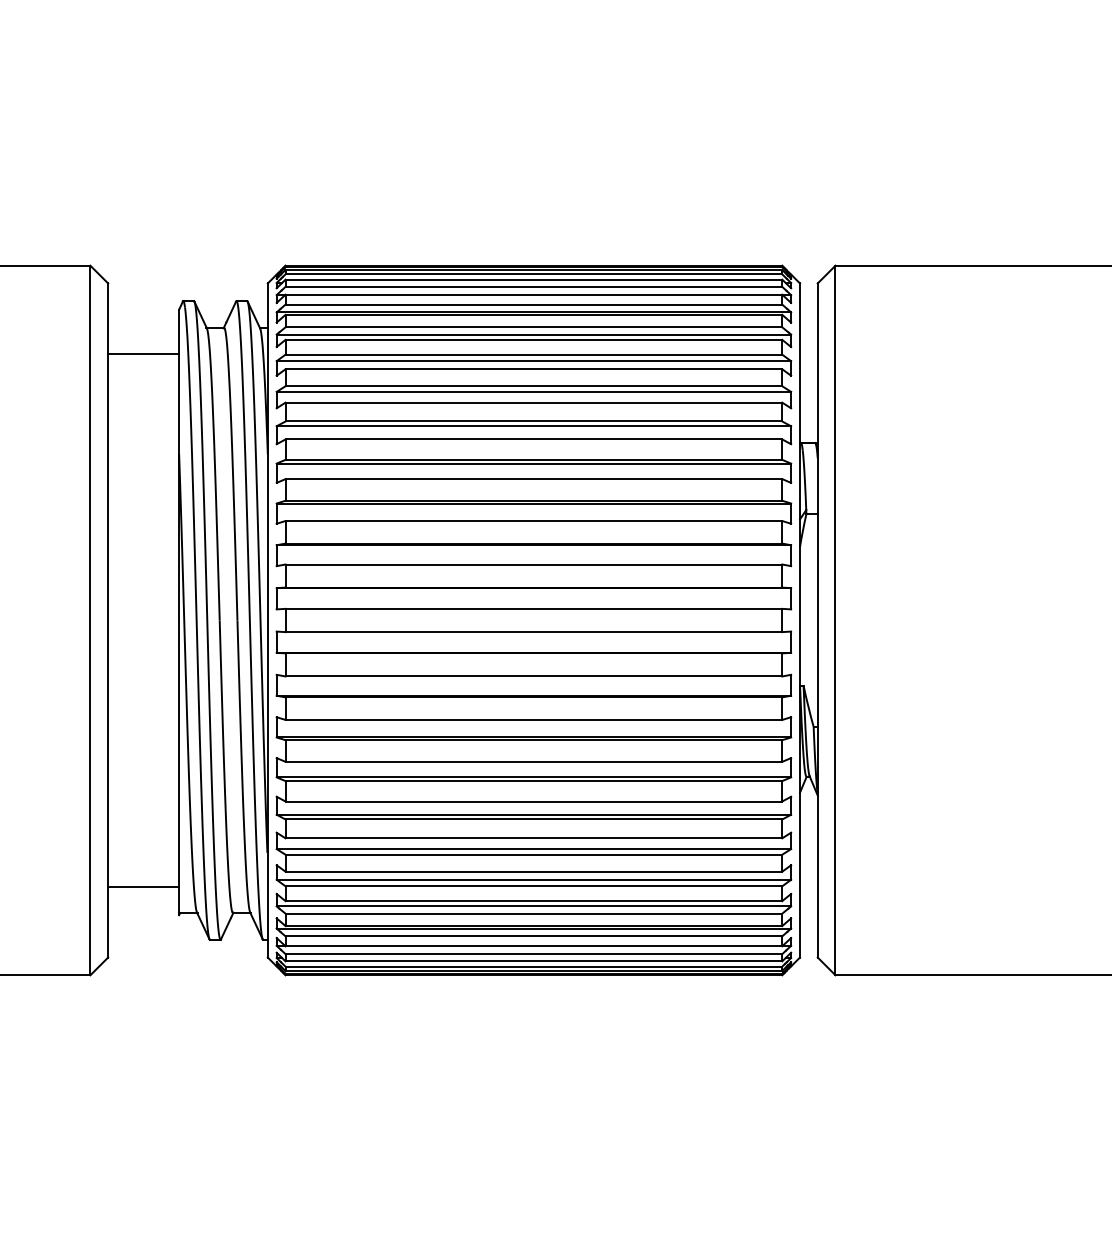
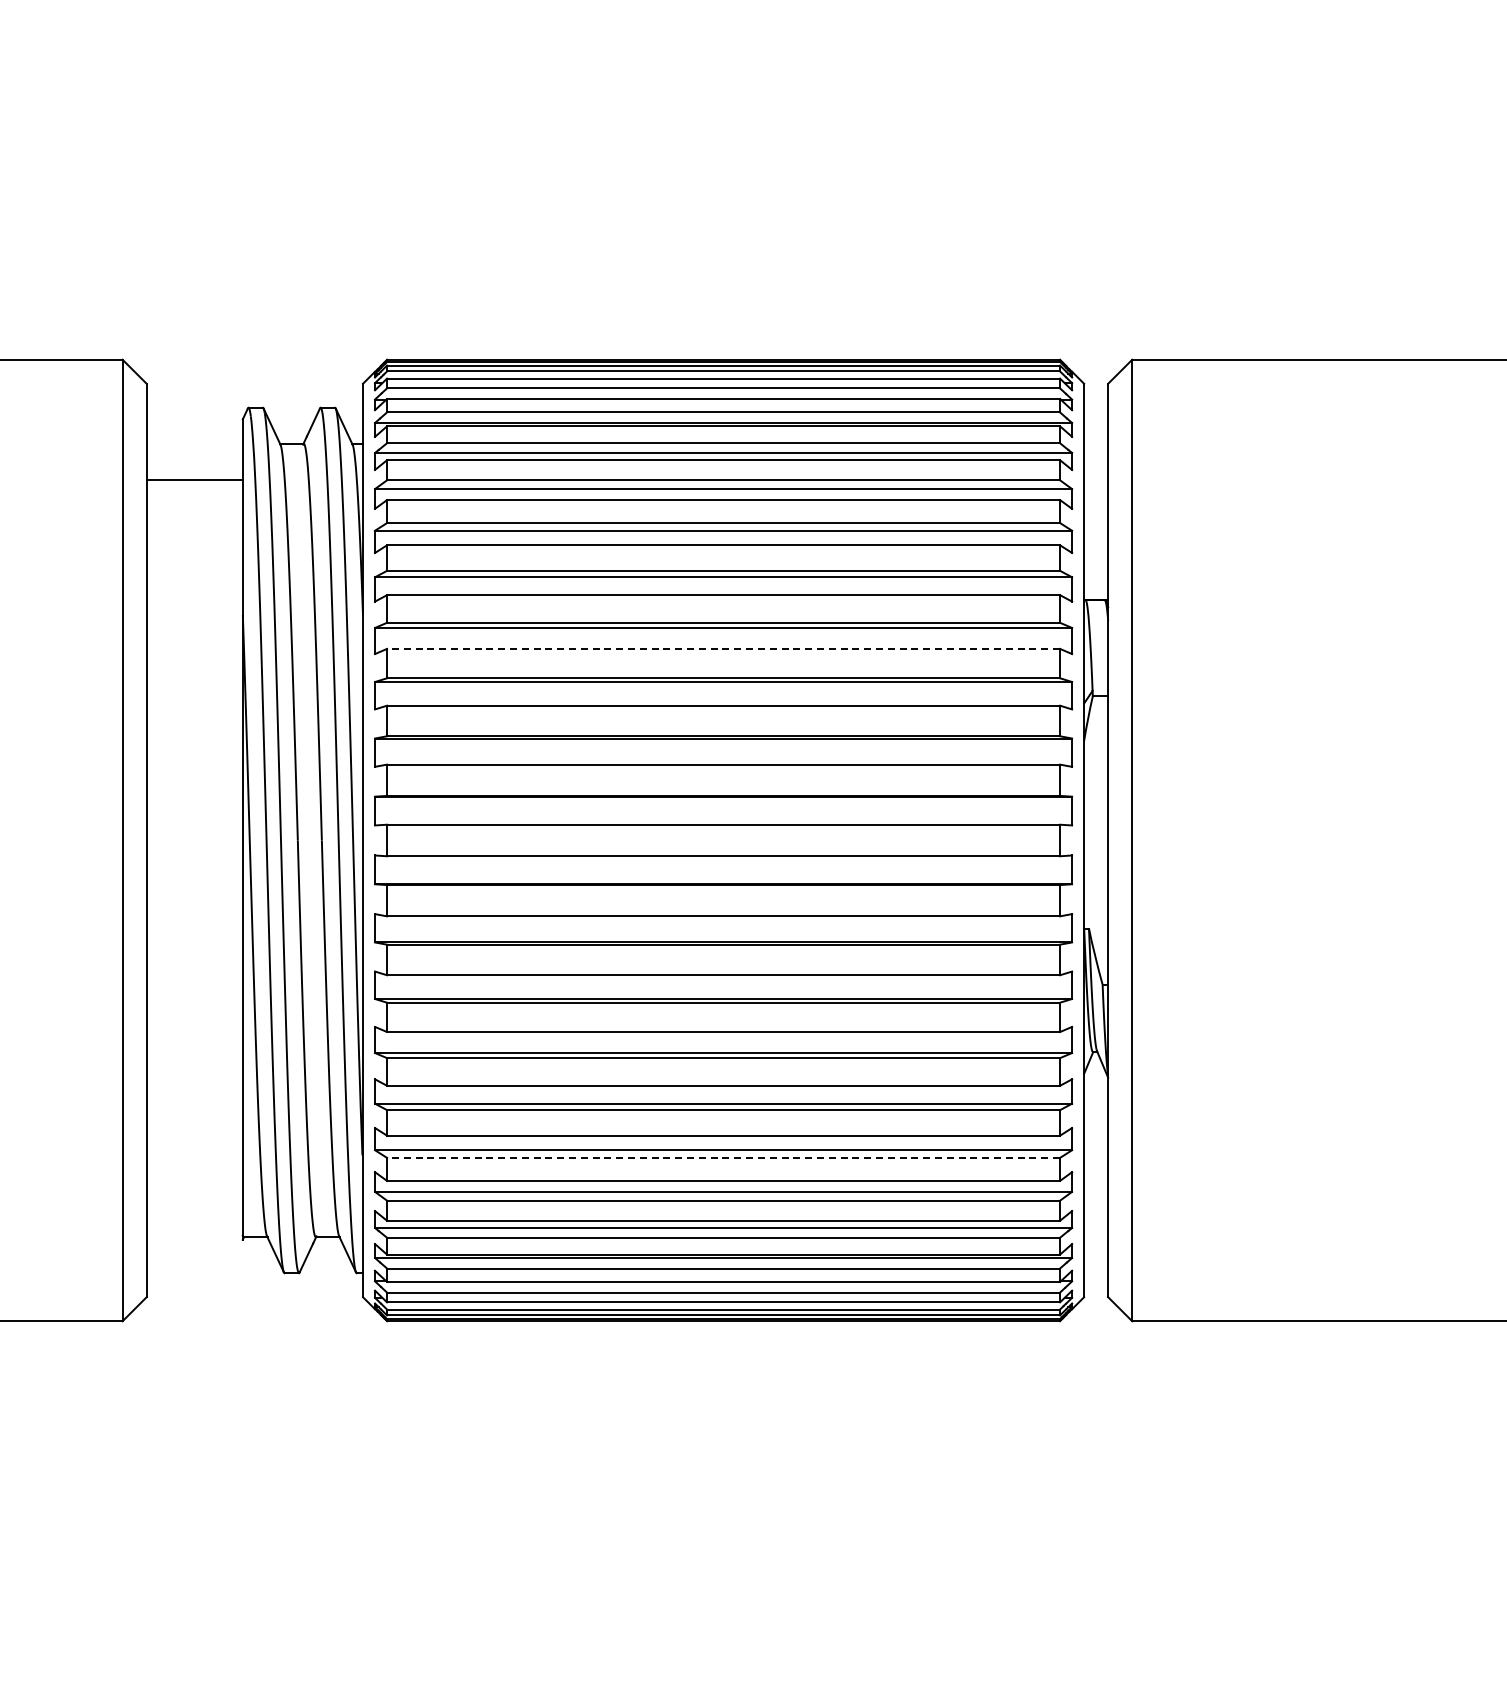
line: (533, 478) -> (723, 648), solid -> dashed
line: (533, 854) -> (723, 1157), solid -> dashed
line: (143, 886) -> (194, 1201), removed

